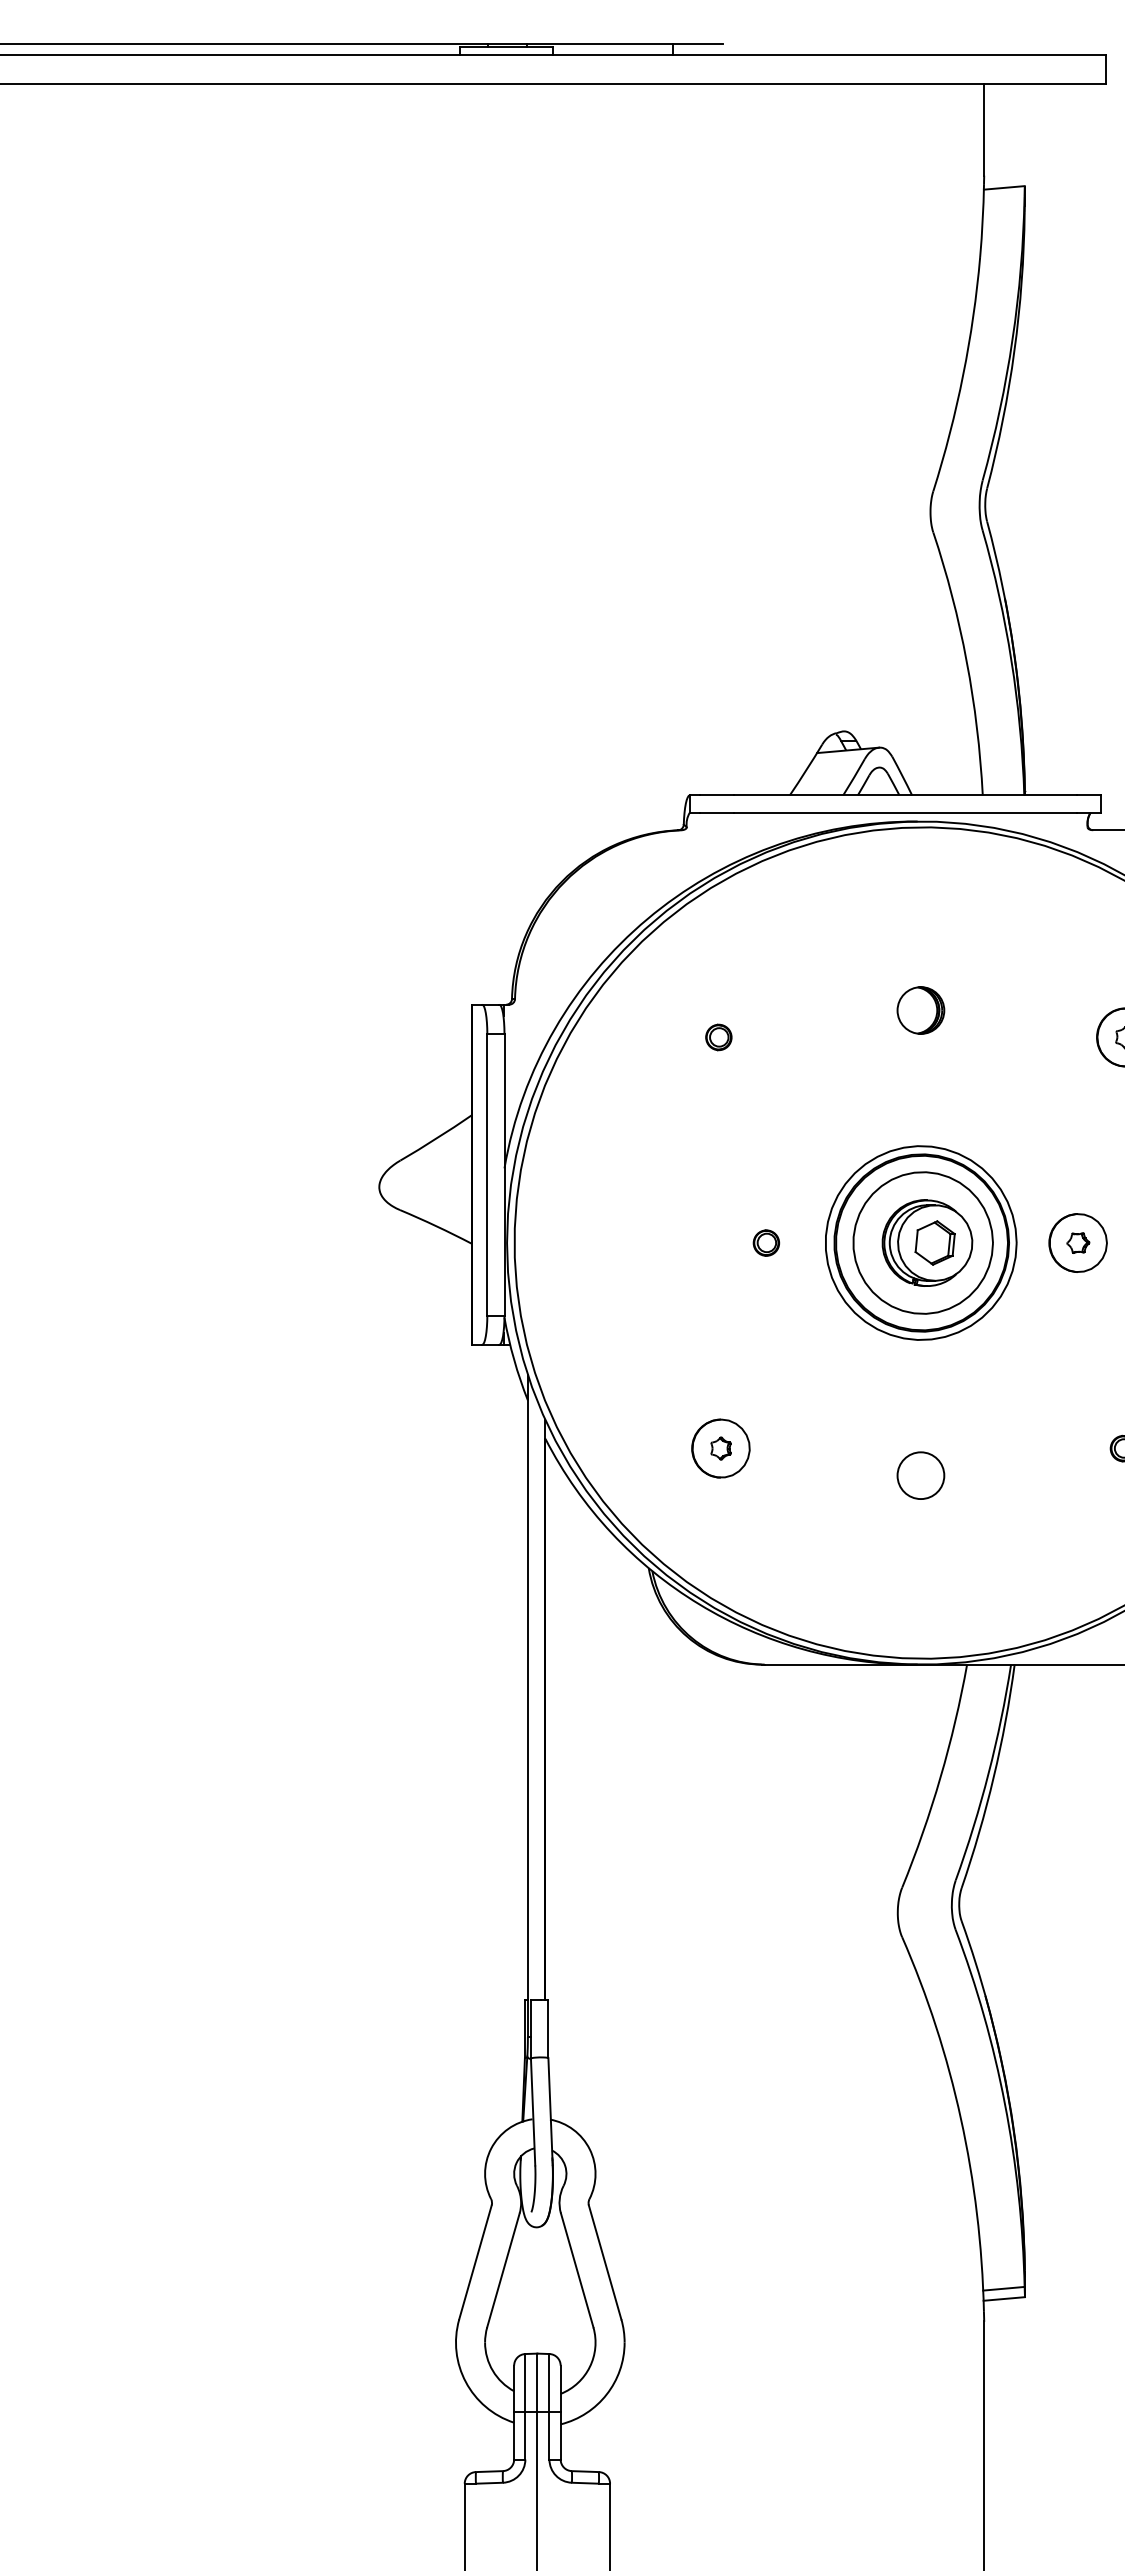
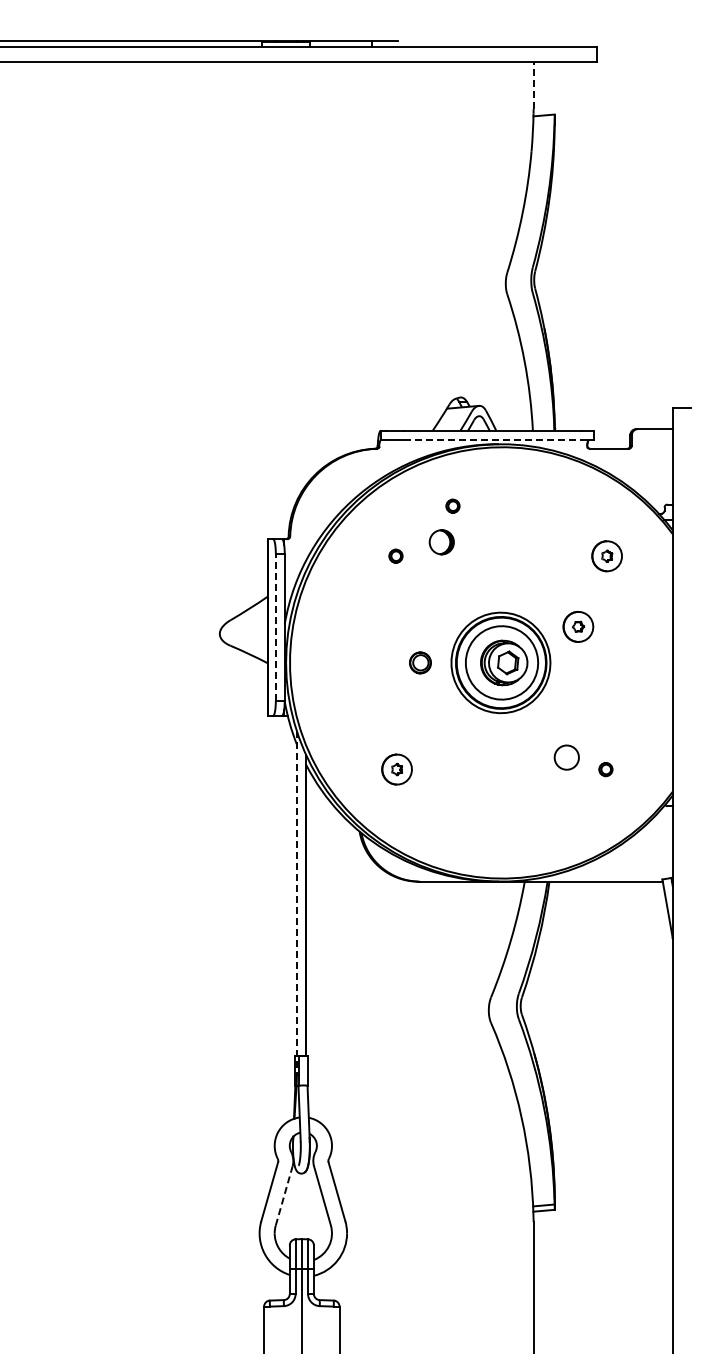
line: (983, 130) -> (533, 85), solid -> dashed
line: (906, 812) -> (493, 439), solid -> dashed
circle: (827, 939) -> (452, 505), added
part: (920, 1010) -> (441, 542), moved
line: (486, 1172) -> (275, 626), solid -> dashed
circle: (766, 1242) -> (420, 662), size x1.6
part: (1078, 1242) -> (578, 626), moved
circle: (920, 1475) -> (566, 757), moved
line: (527, 1706) -> (296, 903), solid -> dashed
line: (503, 2269) -> (284, 1195), solid -> dashed

